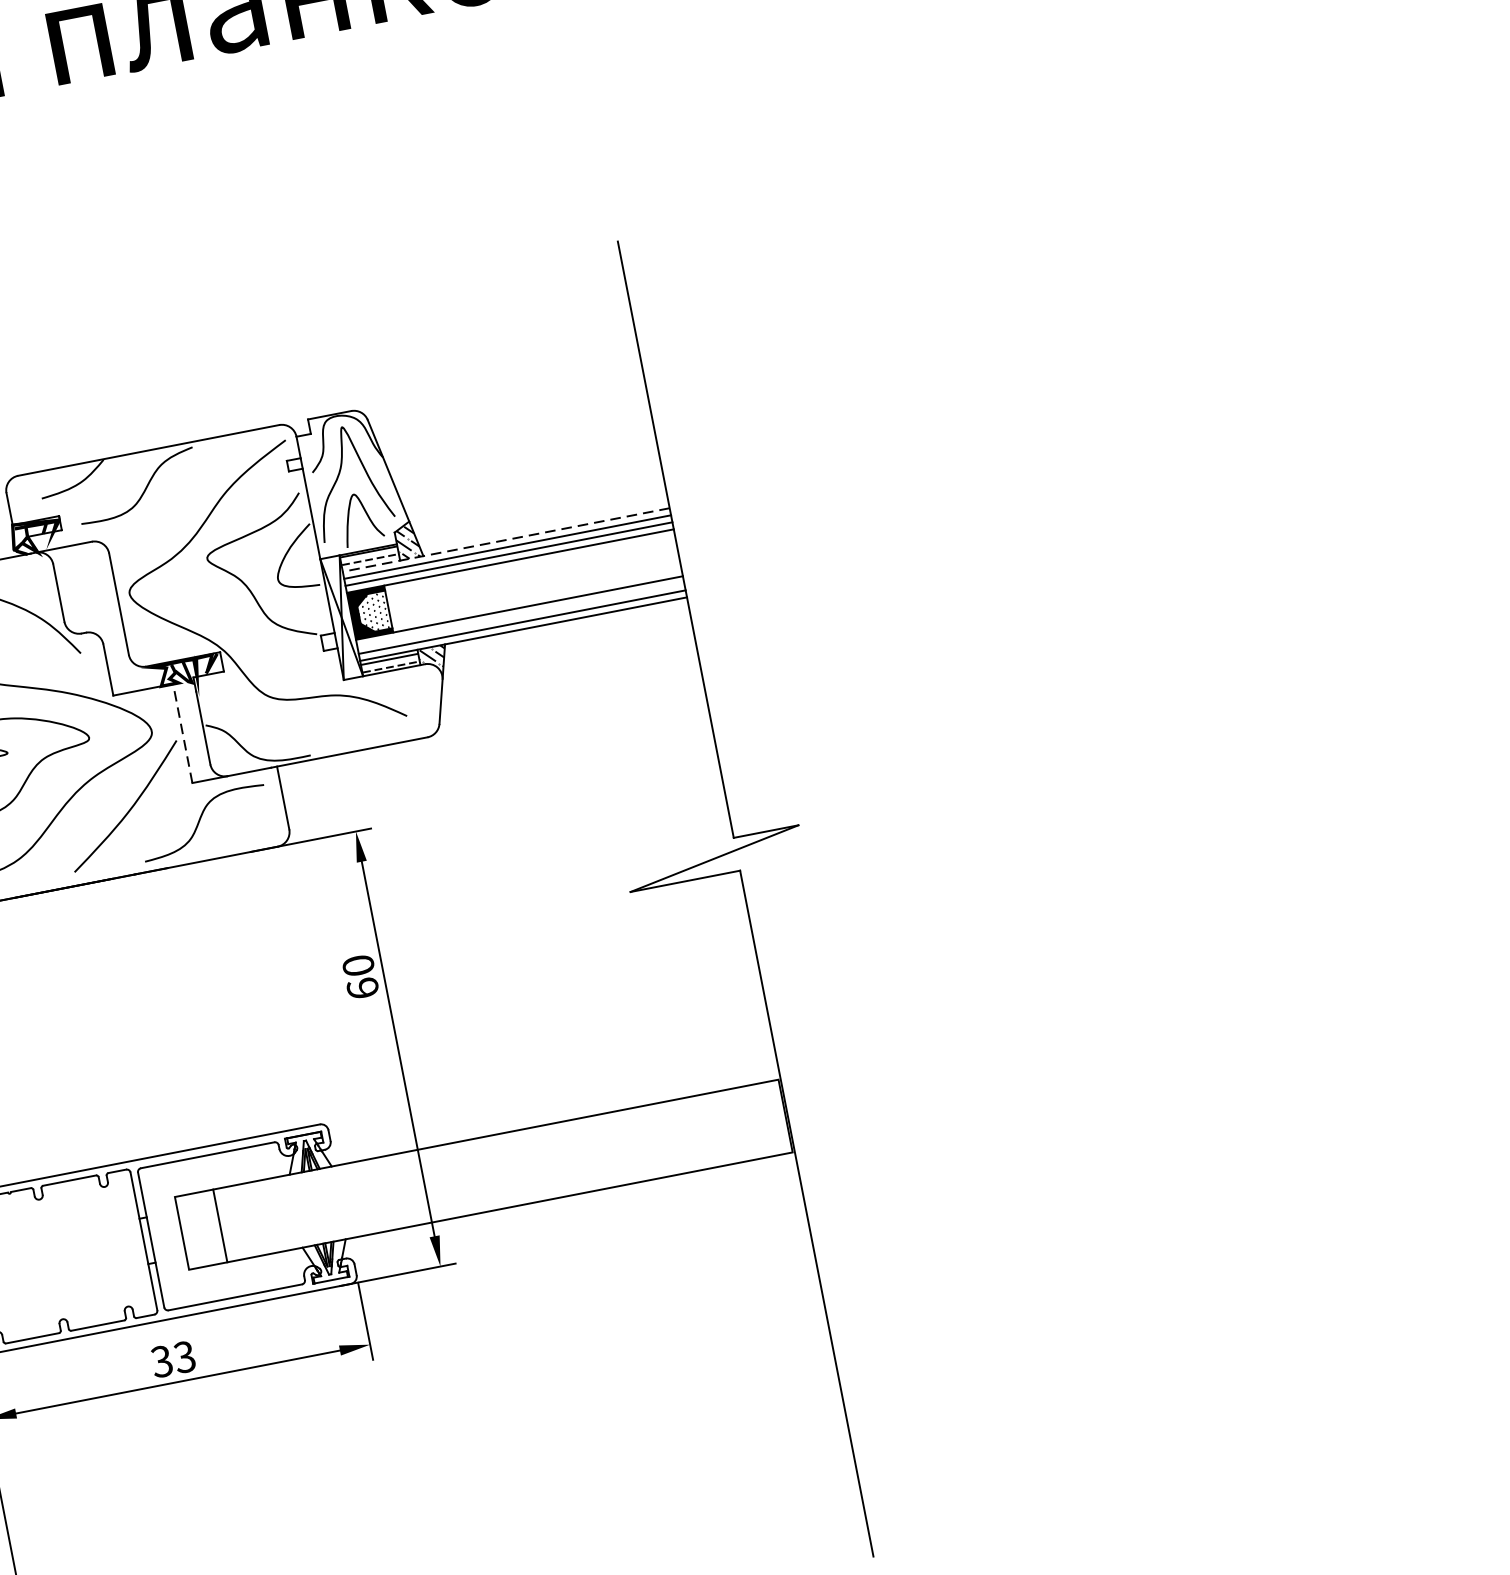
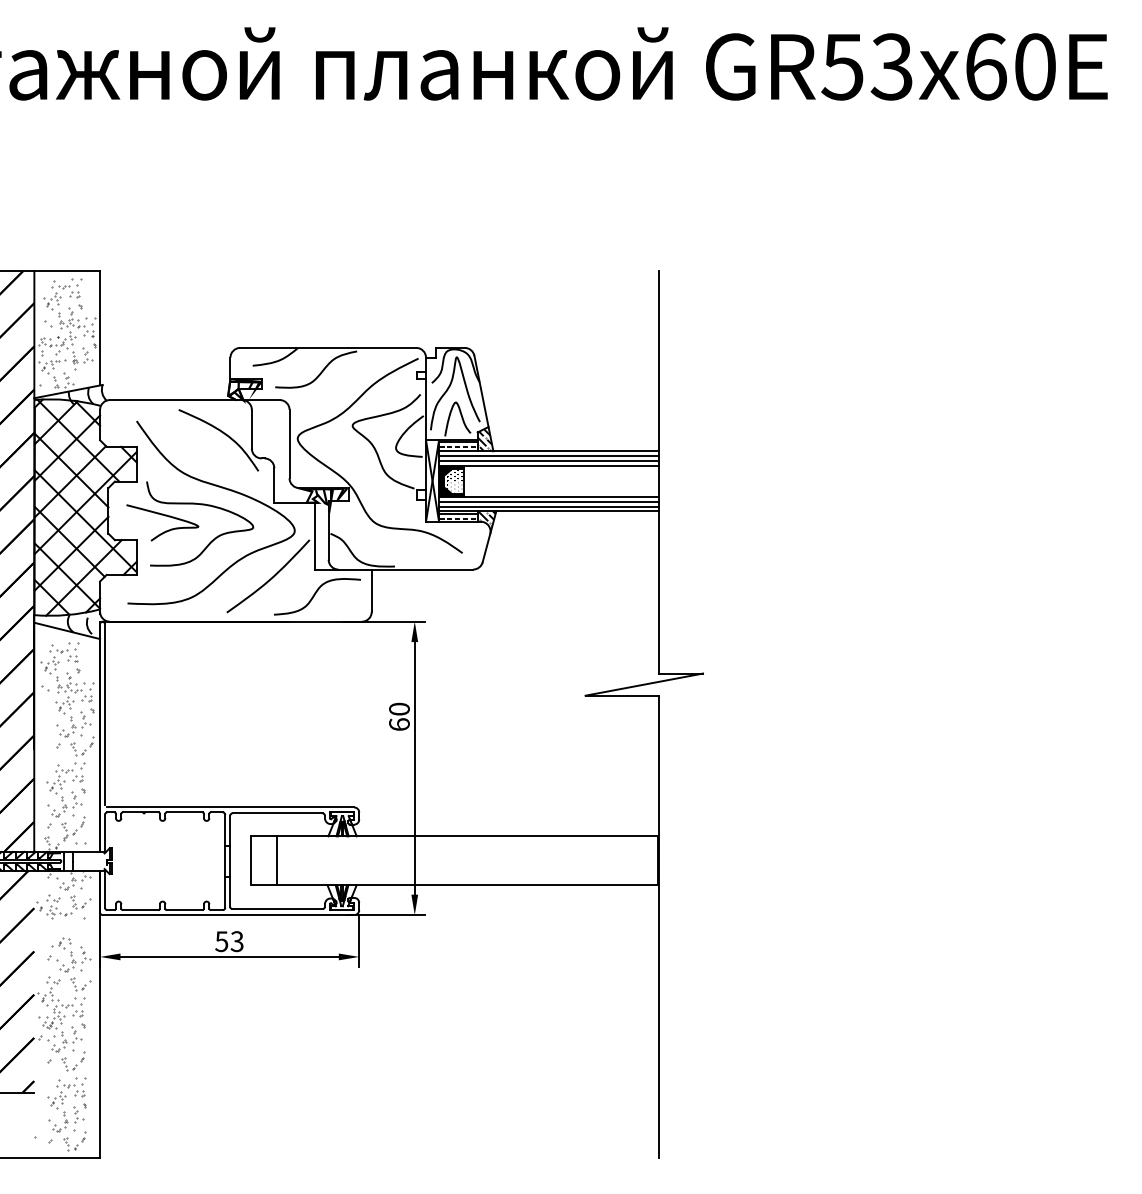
line: (505, 540) -> (548, 451), dashed -> solid
line: (521, 614) -> (549, 501), added
line: (182, 732) -> (314, 535), dashed -> solid
text: (162, 1361) -> (222, 941), 33 -> 53

